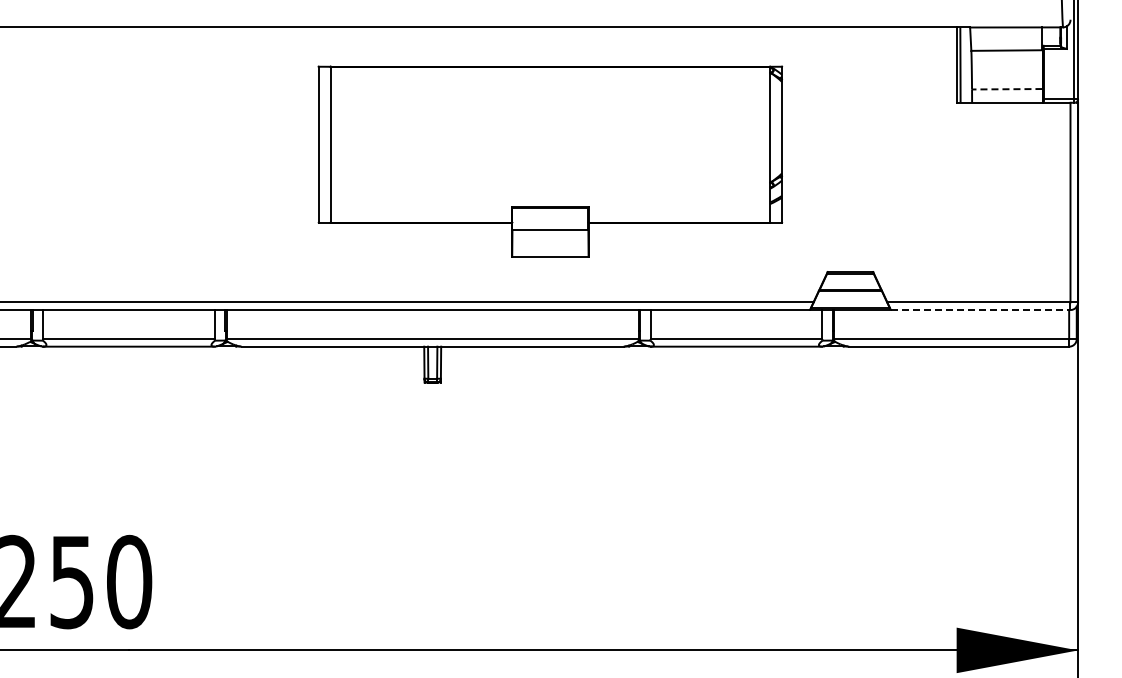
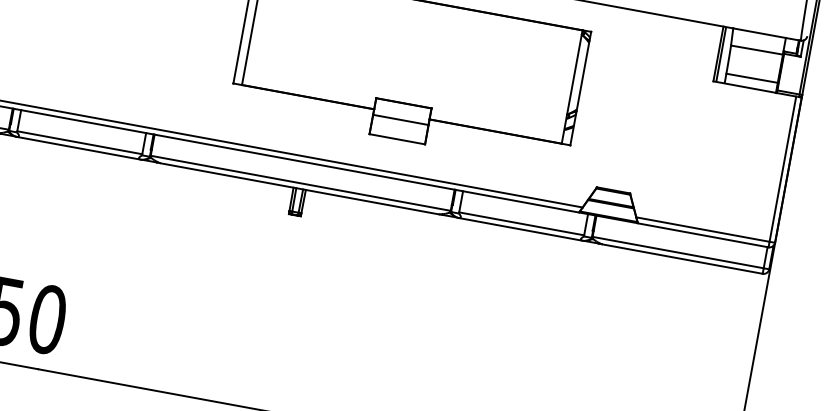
line: (1006, 89) -> (751, 78), dashed -> solid
line: (980, 310) -> (703, 235), dashed -> solid

